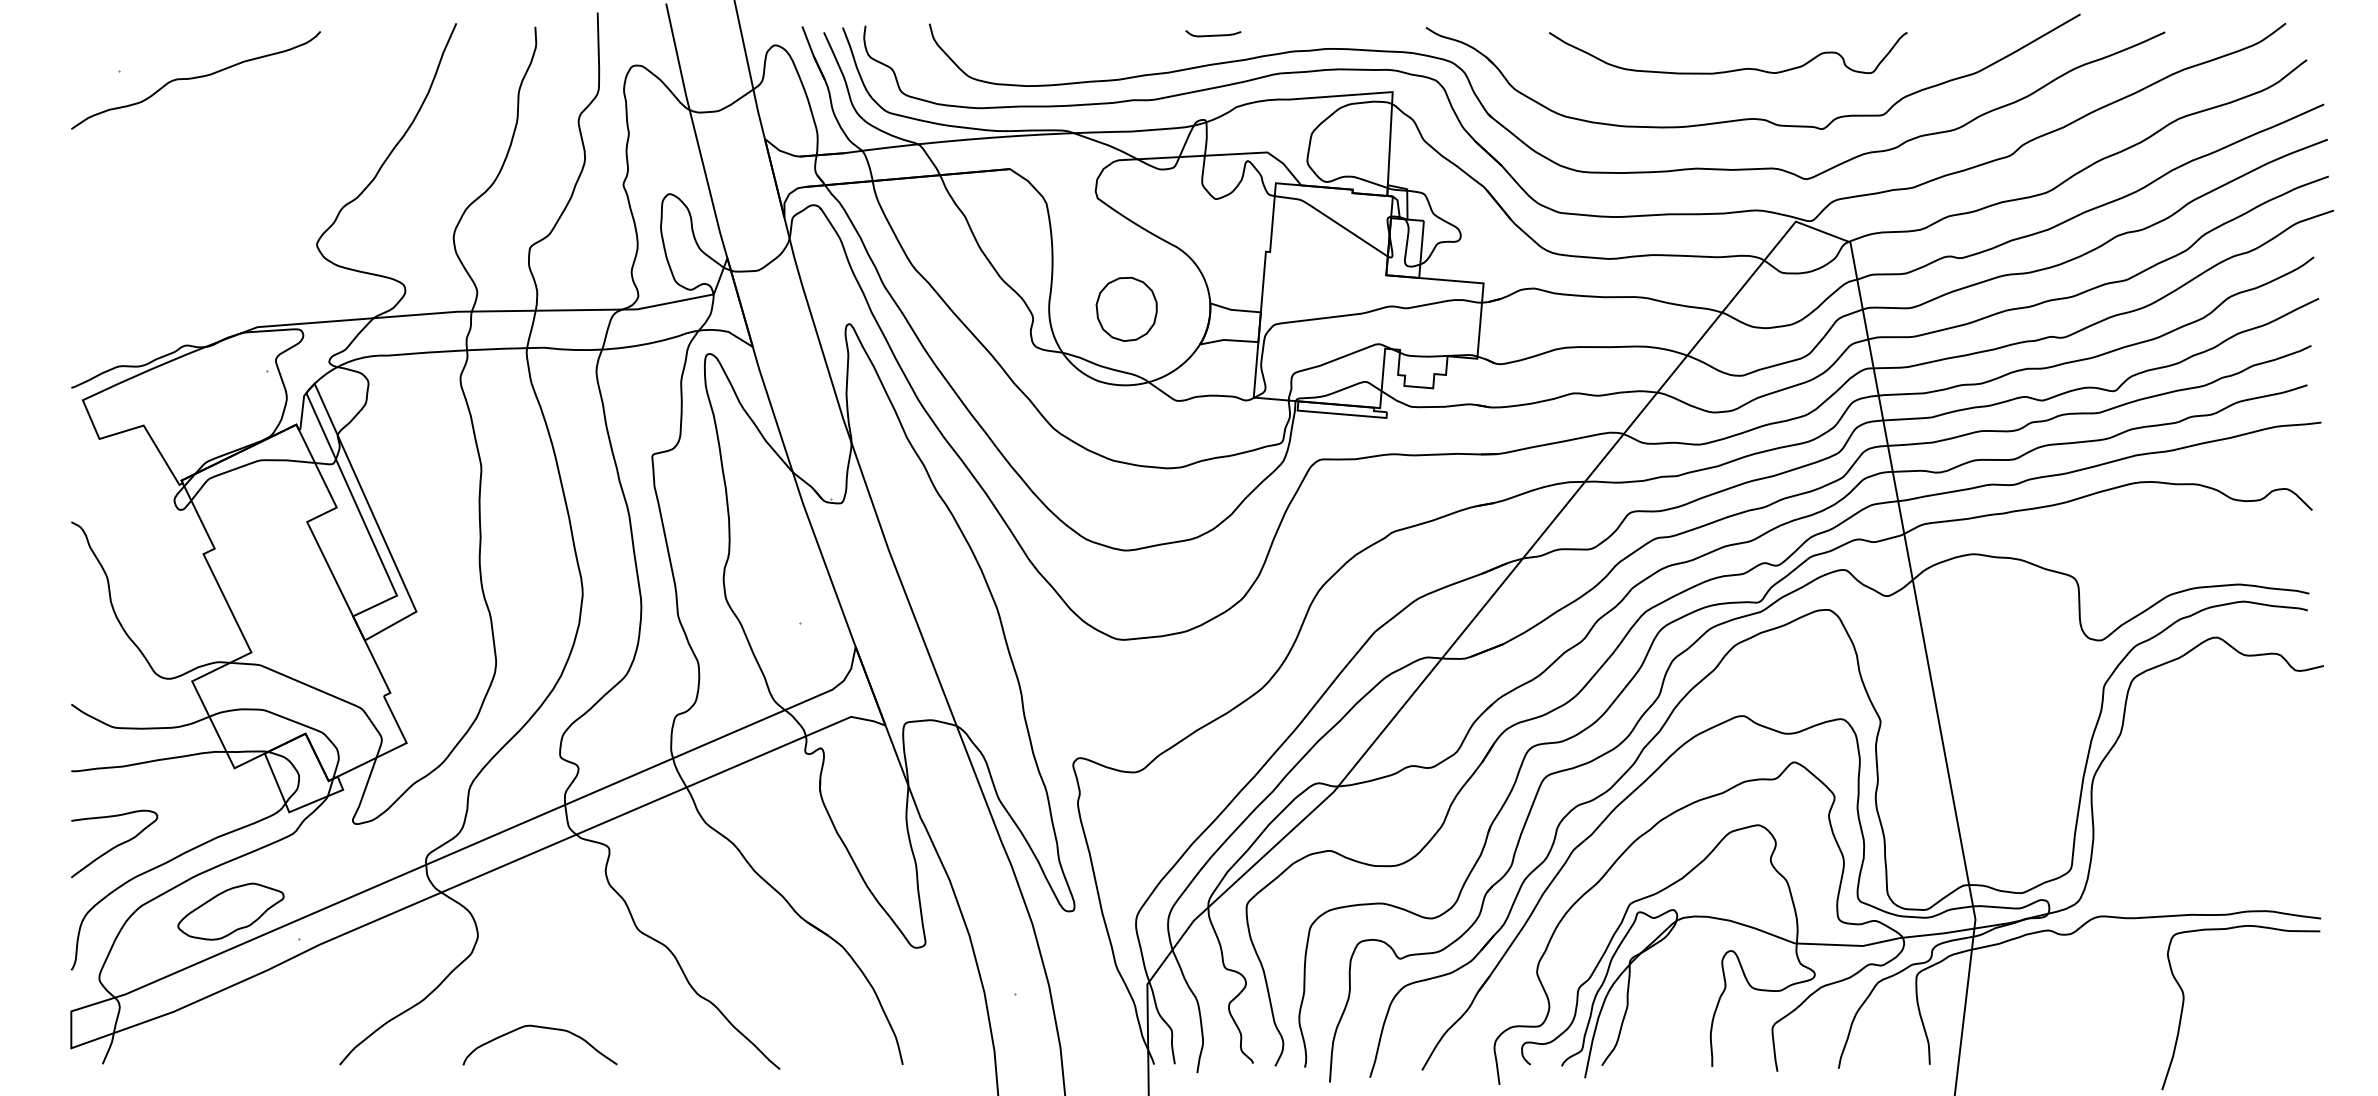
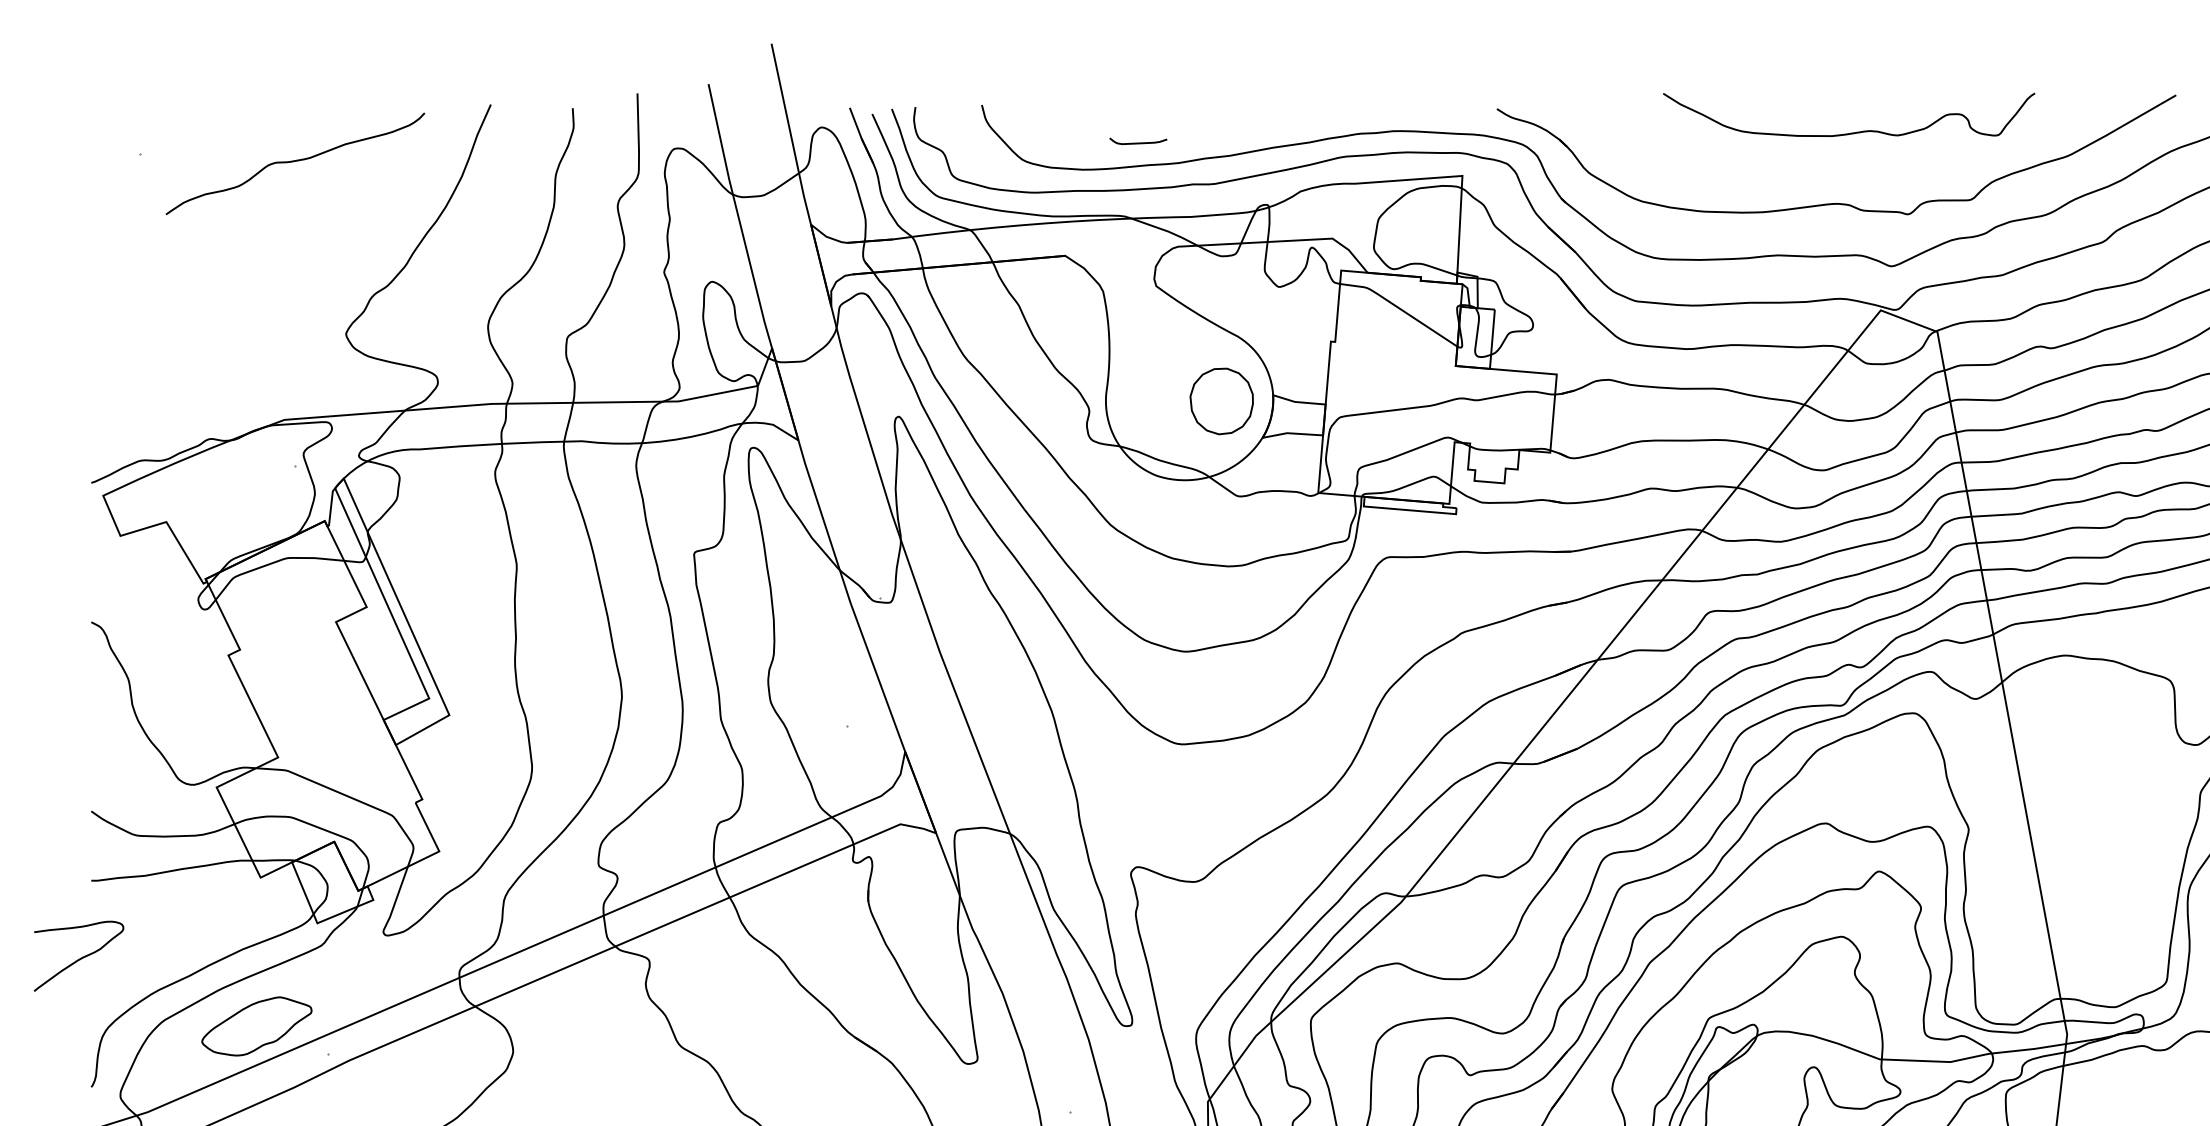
curve: (1213, 34) -> (1138, 142), moved
curve: (1733, 69) -> (1854, 131), moved
curve: (196, 78) -> (295, 161), moved
part: (1126, 308) -> (1221, 400), moved
curve: (115, 845) -> (80, 957), moved

